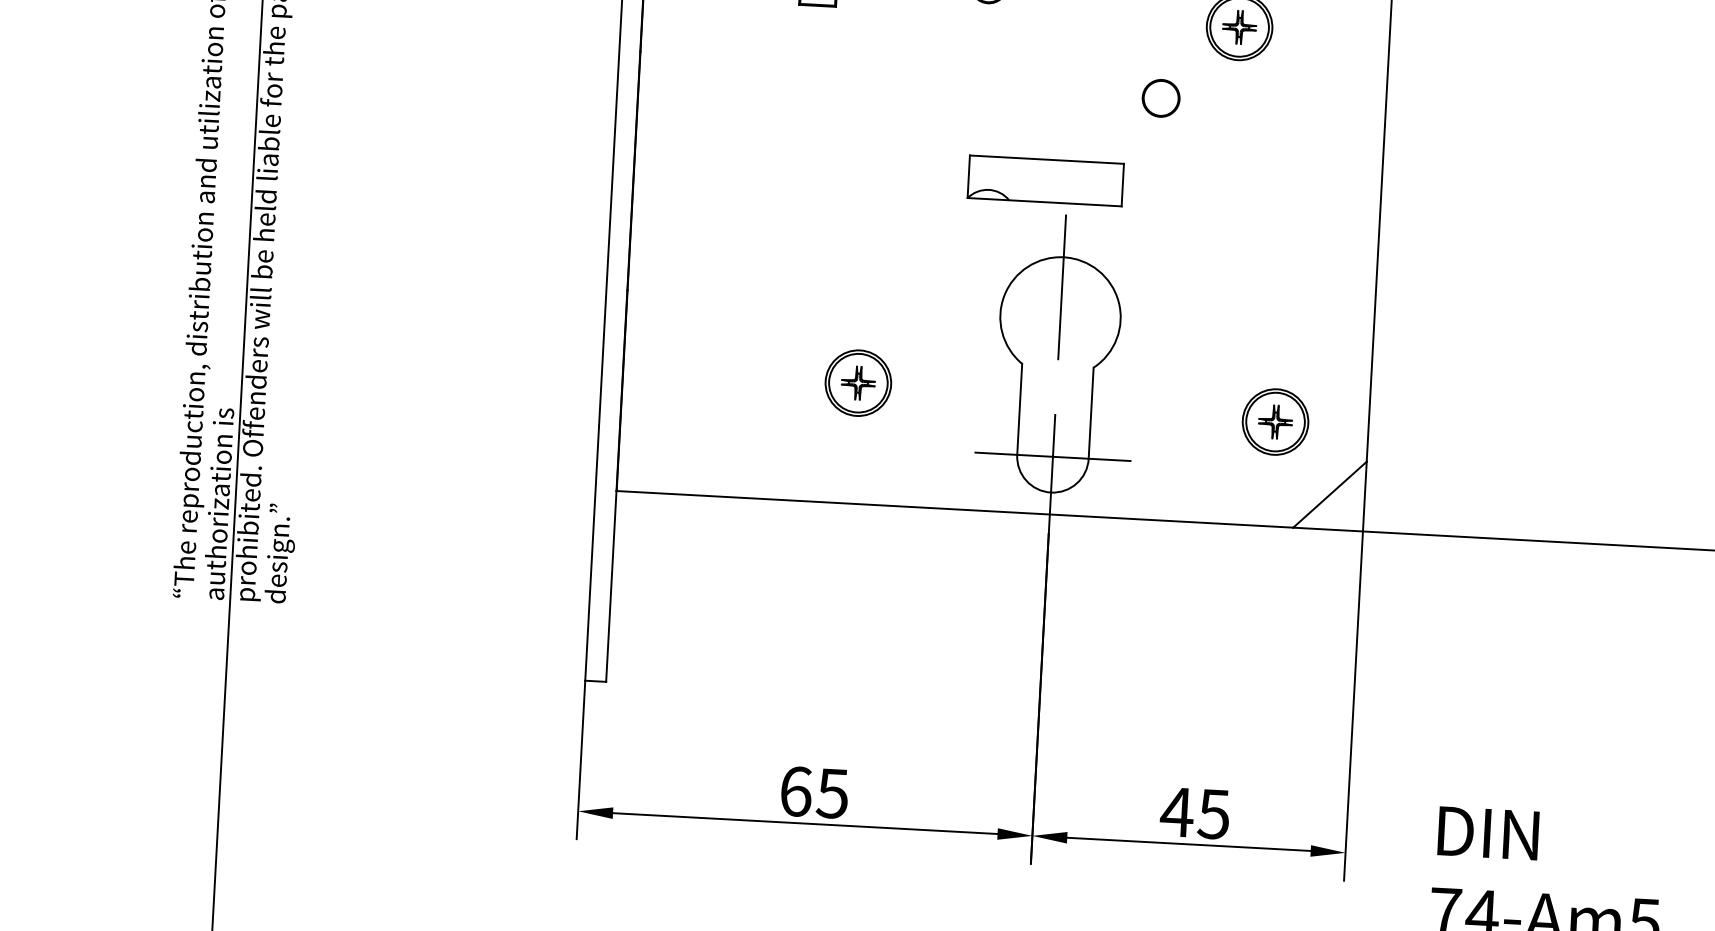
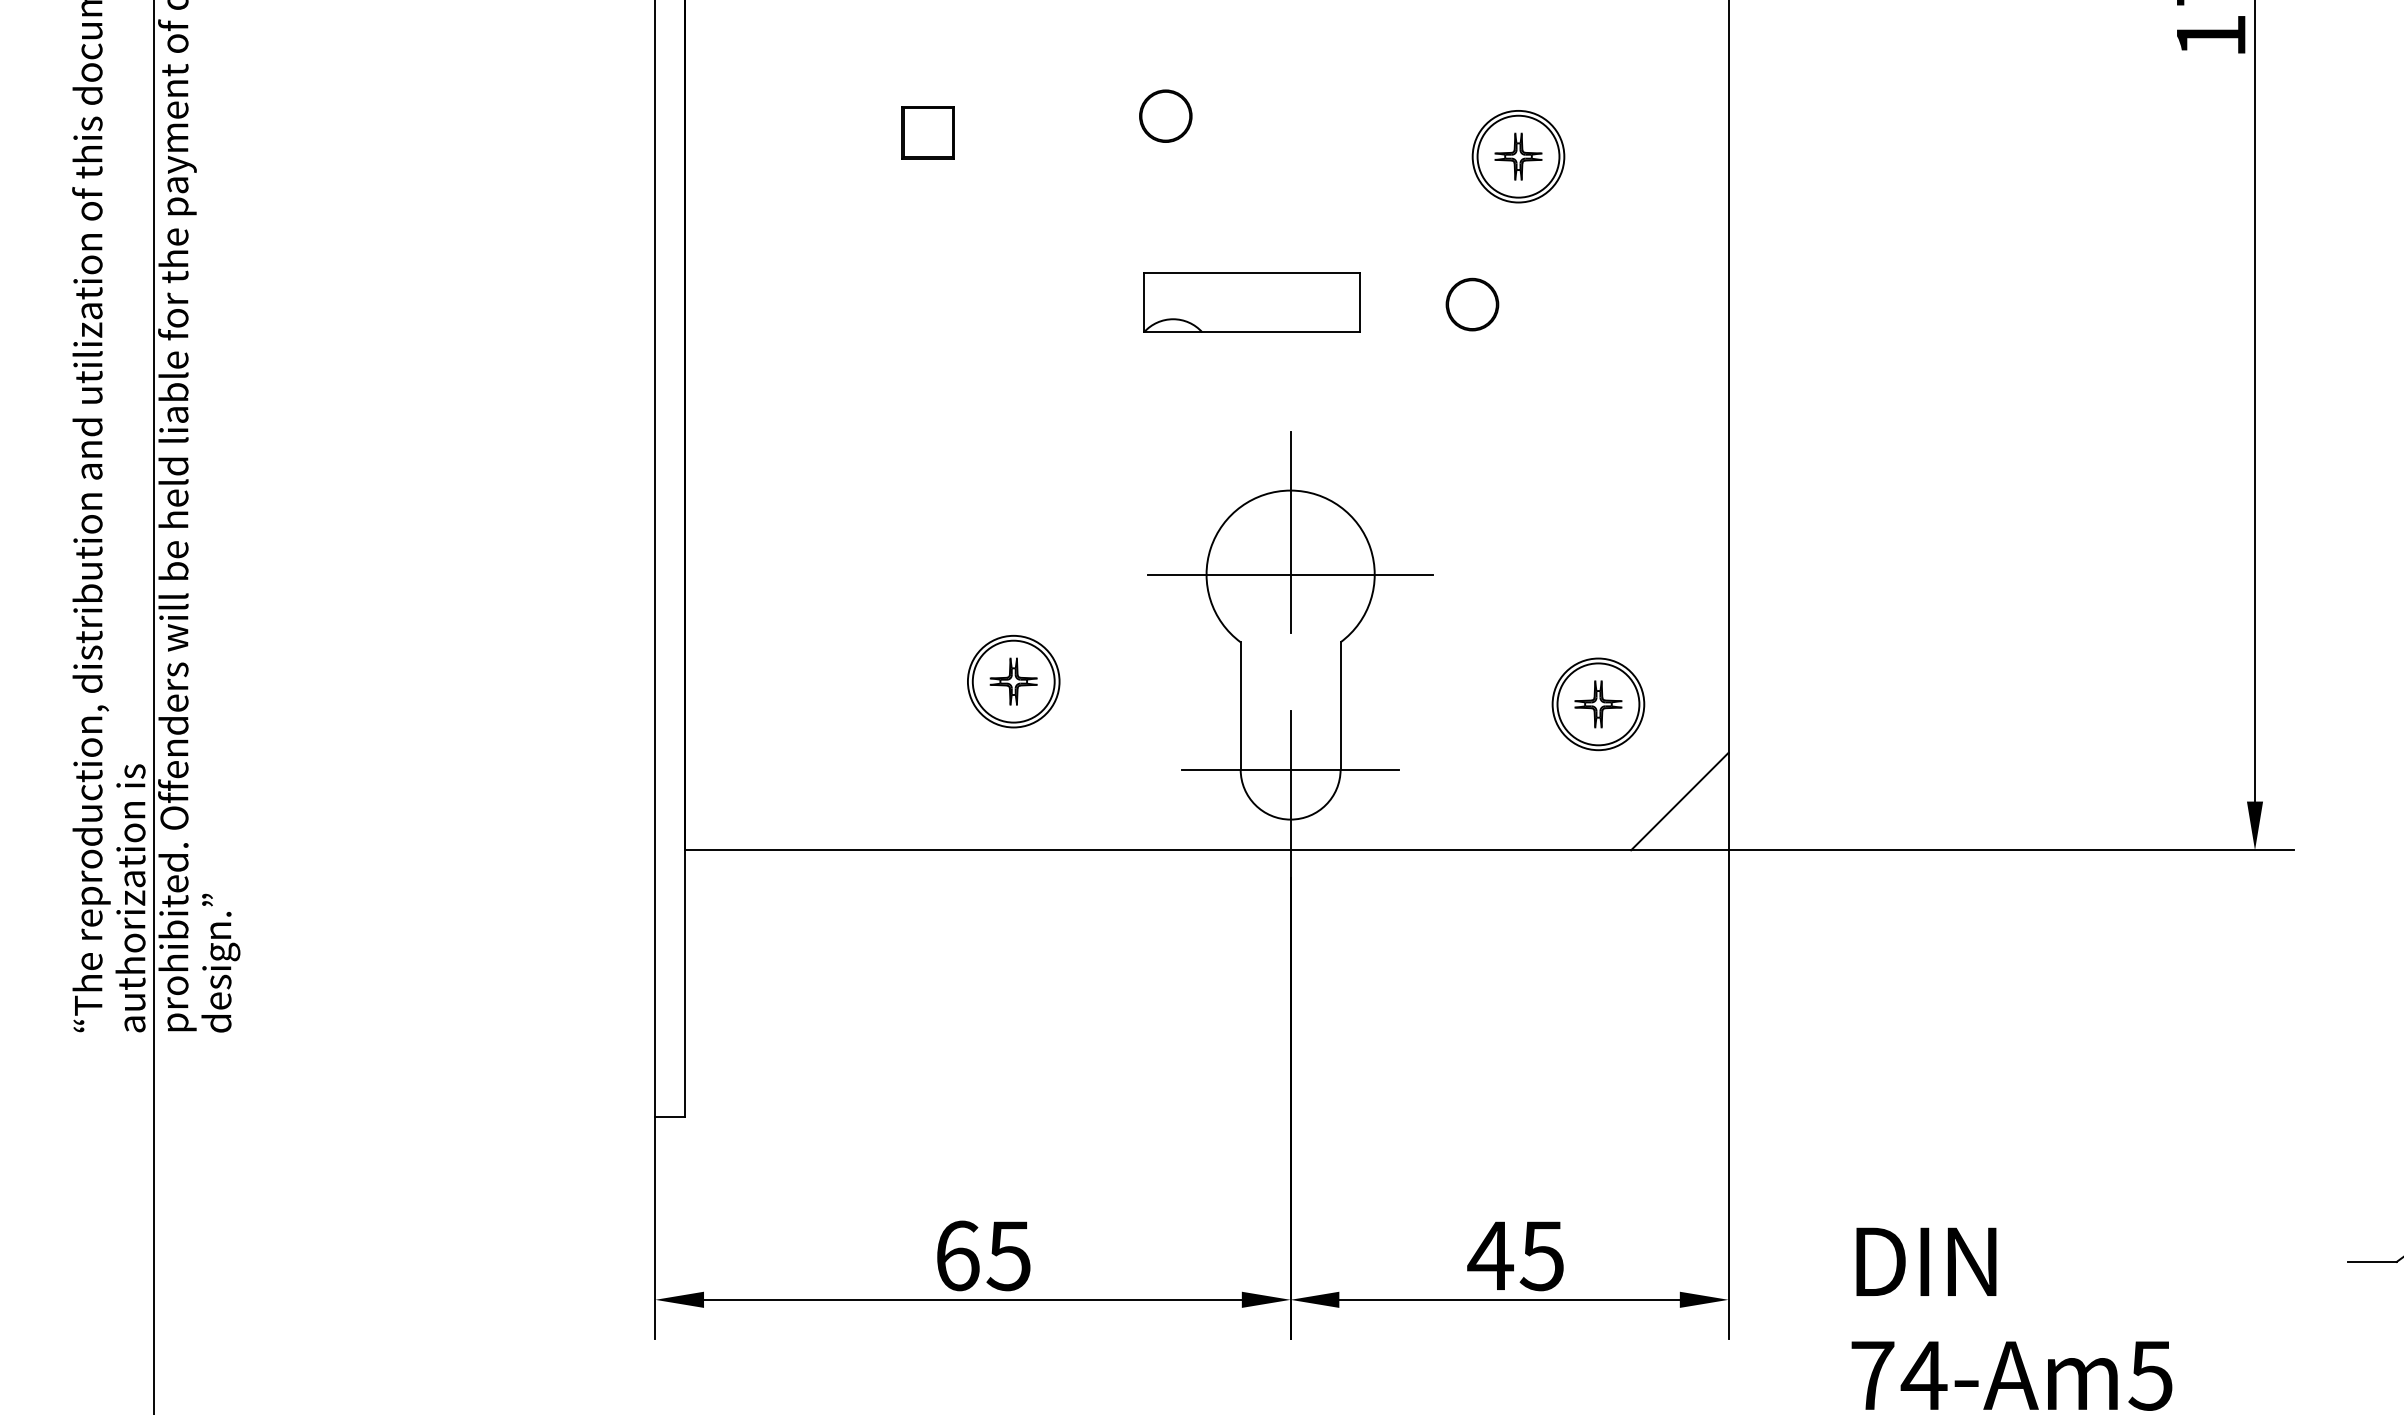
part: (1161, 98) -> (1472, 304), moved
part: (1045, 180) -> (1251, 302), moved
line: (1060, 317) -> (1290, 574), added

